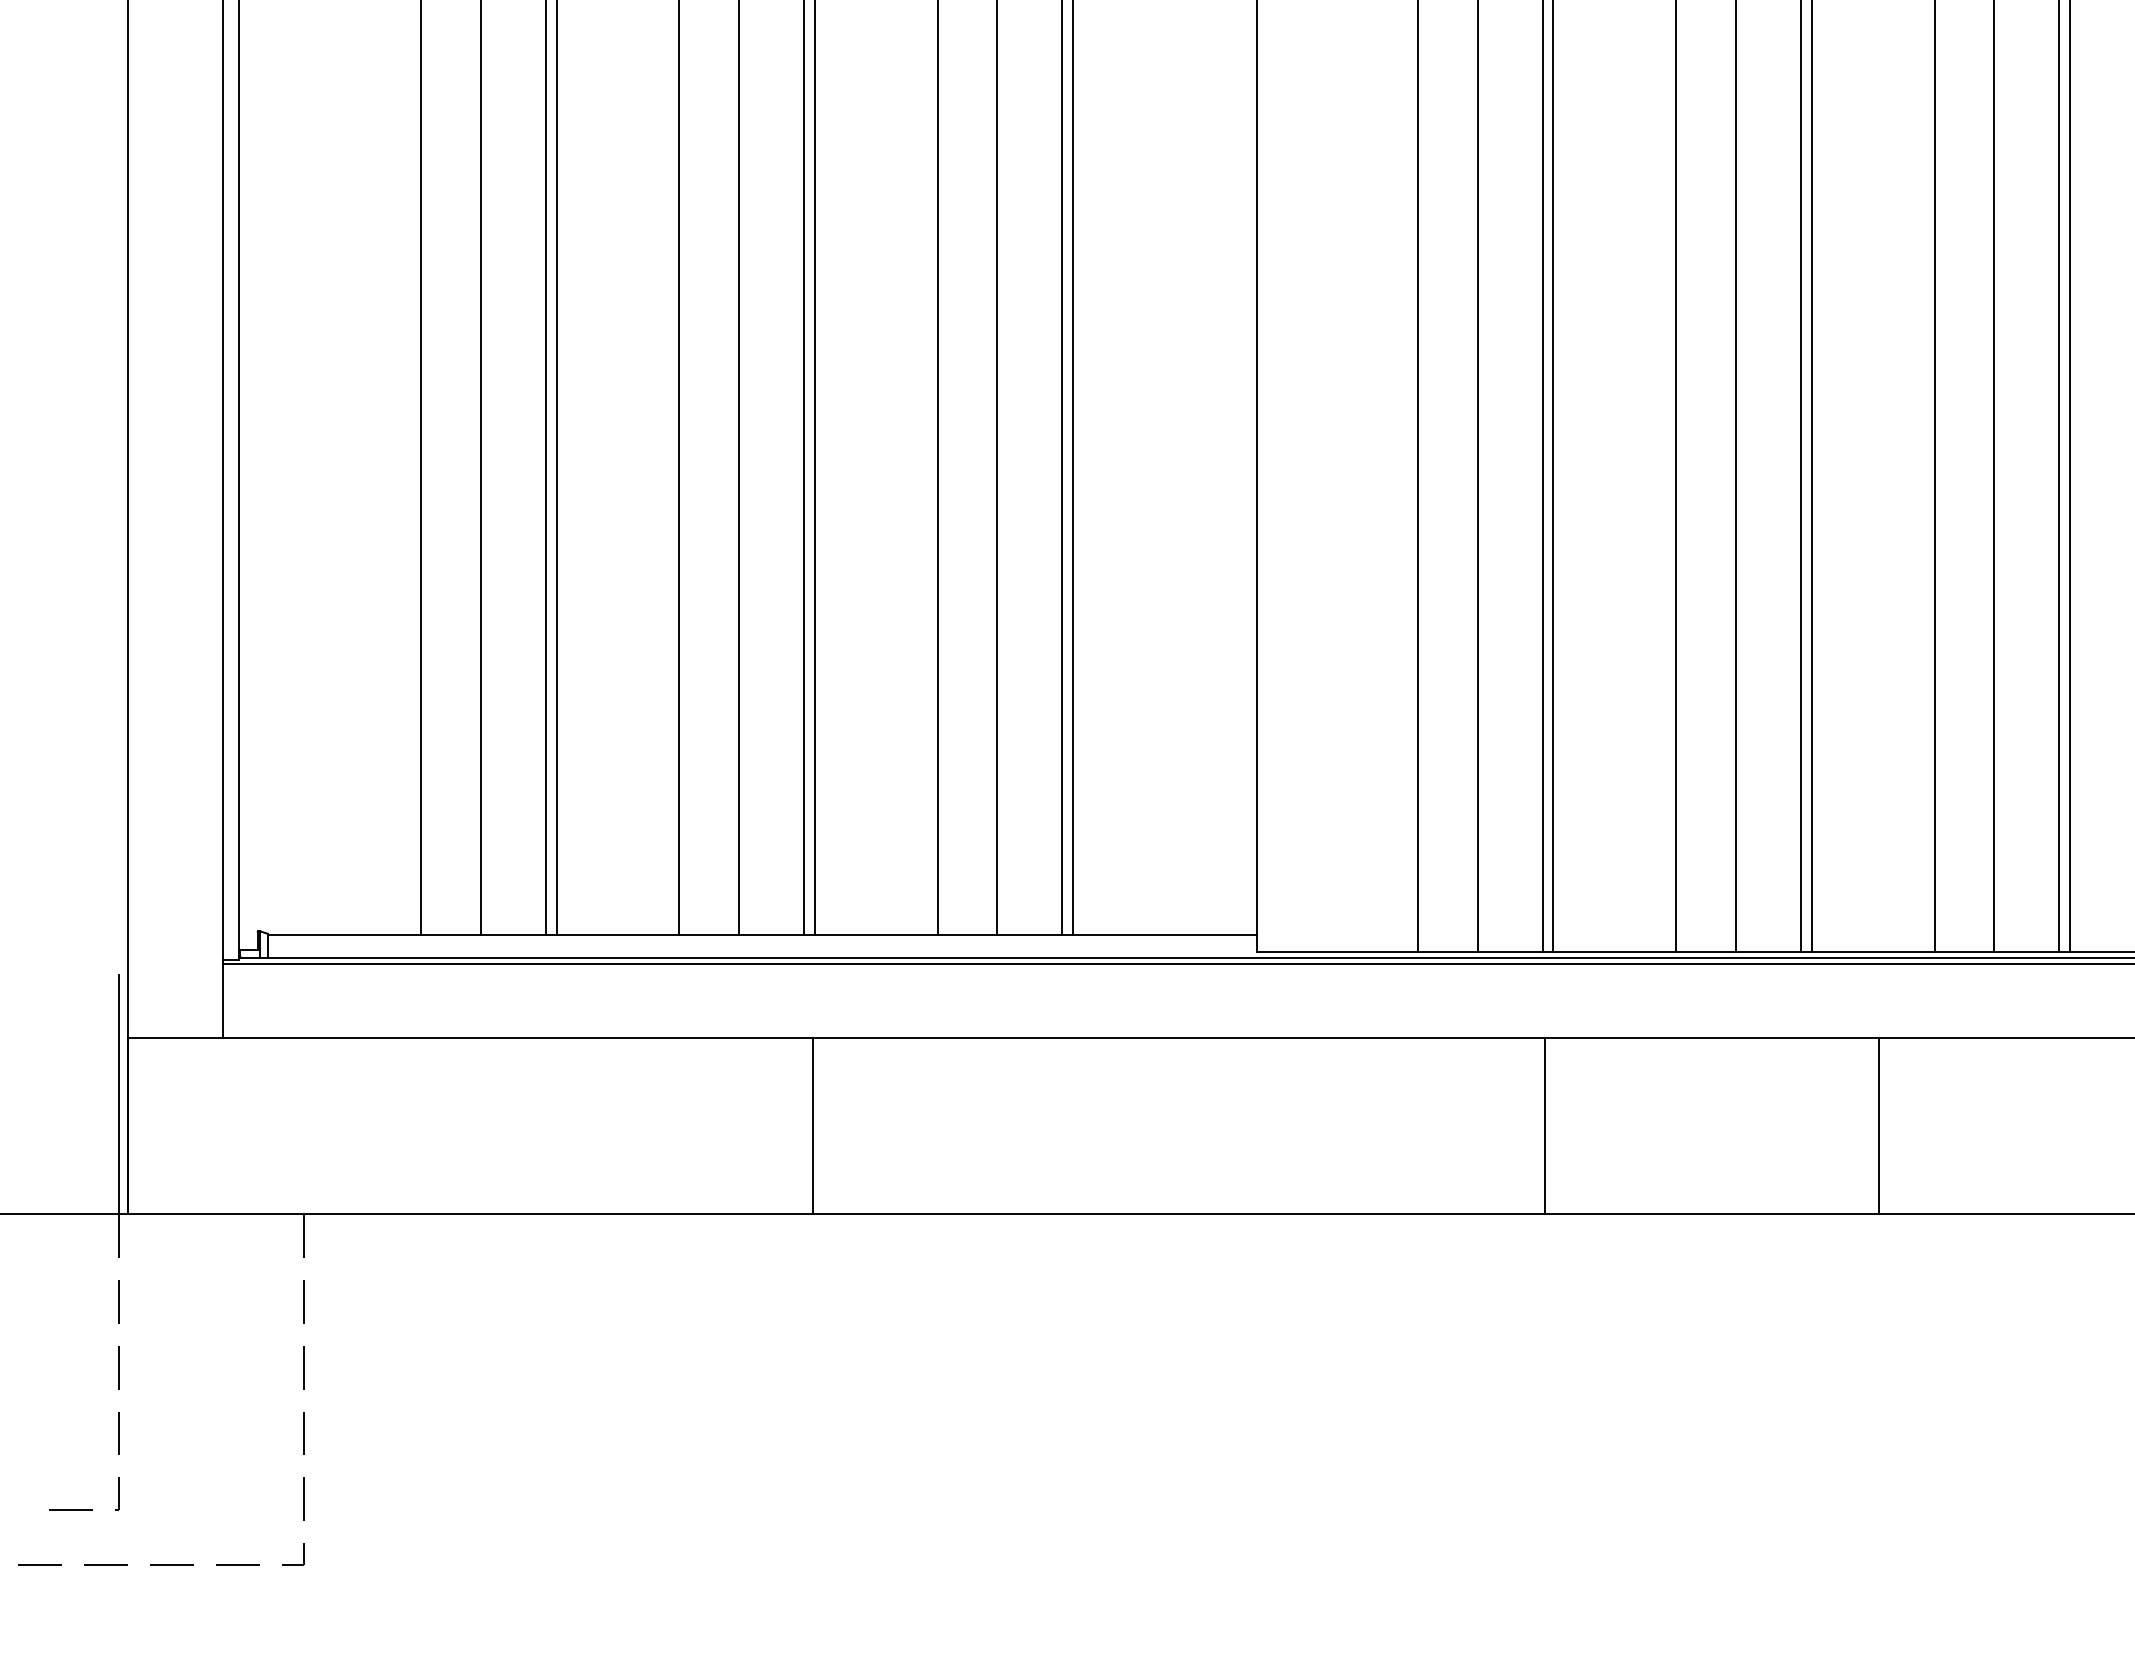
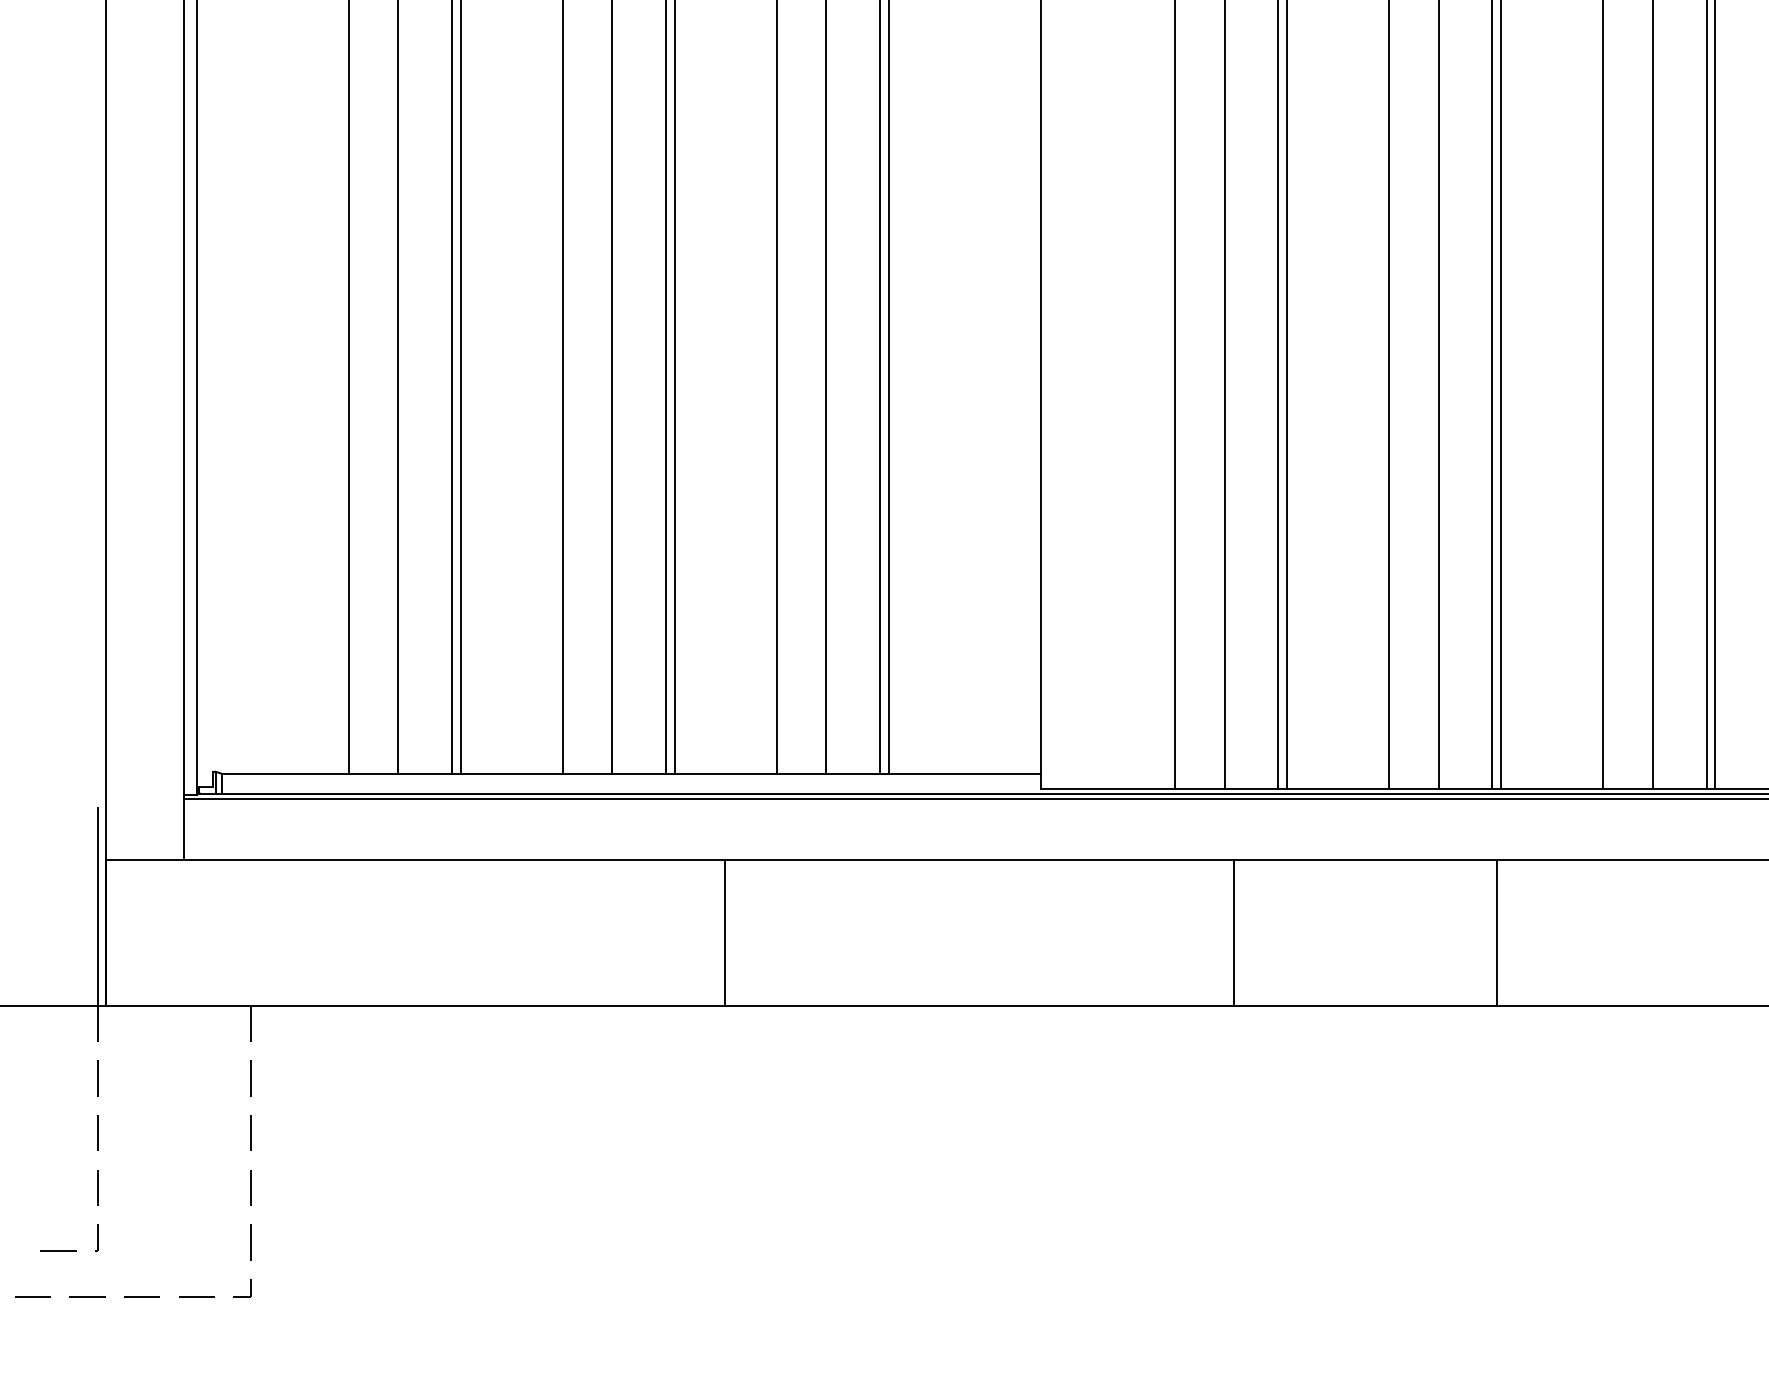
line: (812, 1125) -> (724, 932), moved
line: (1545, 1125) -> (1234, 932), moved
line: (1879, 1125) -> (1496, 932), moved

